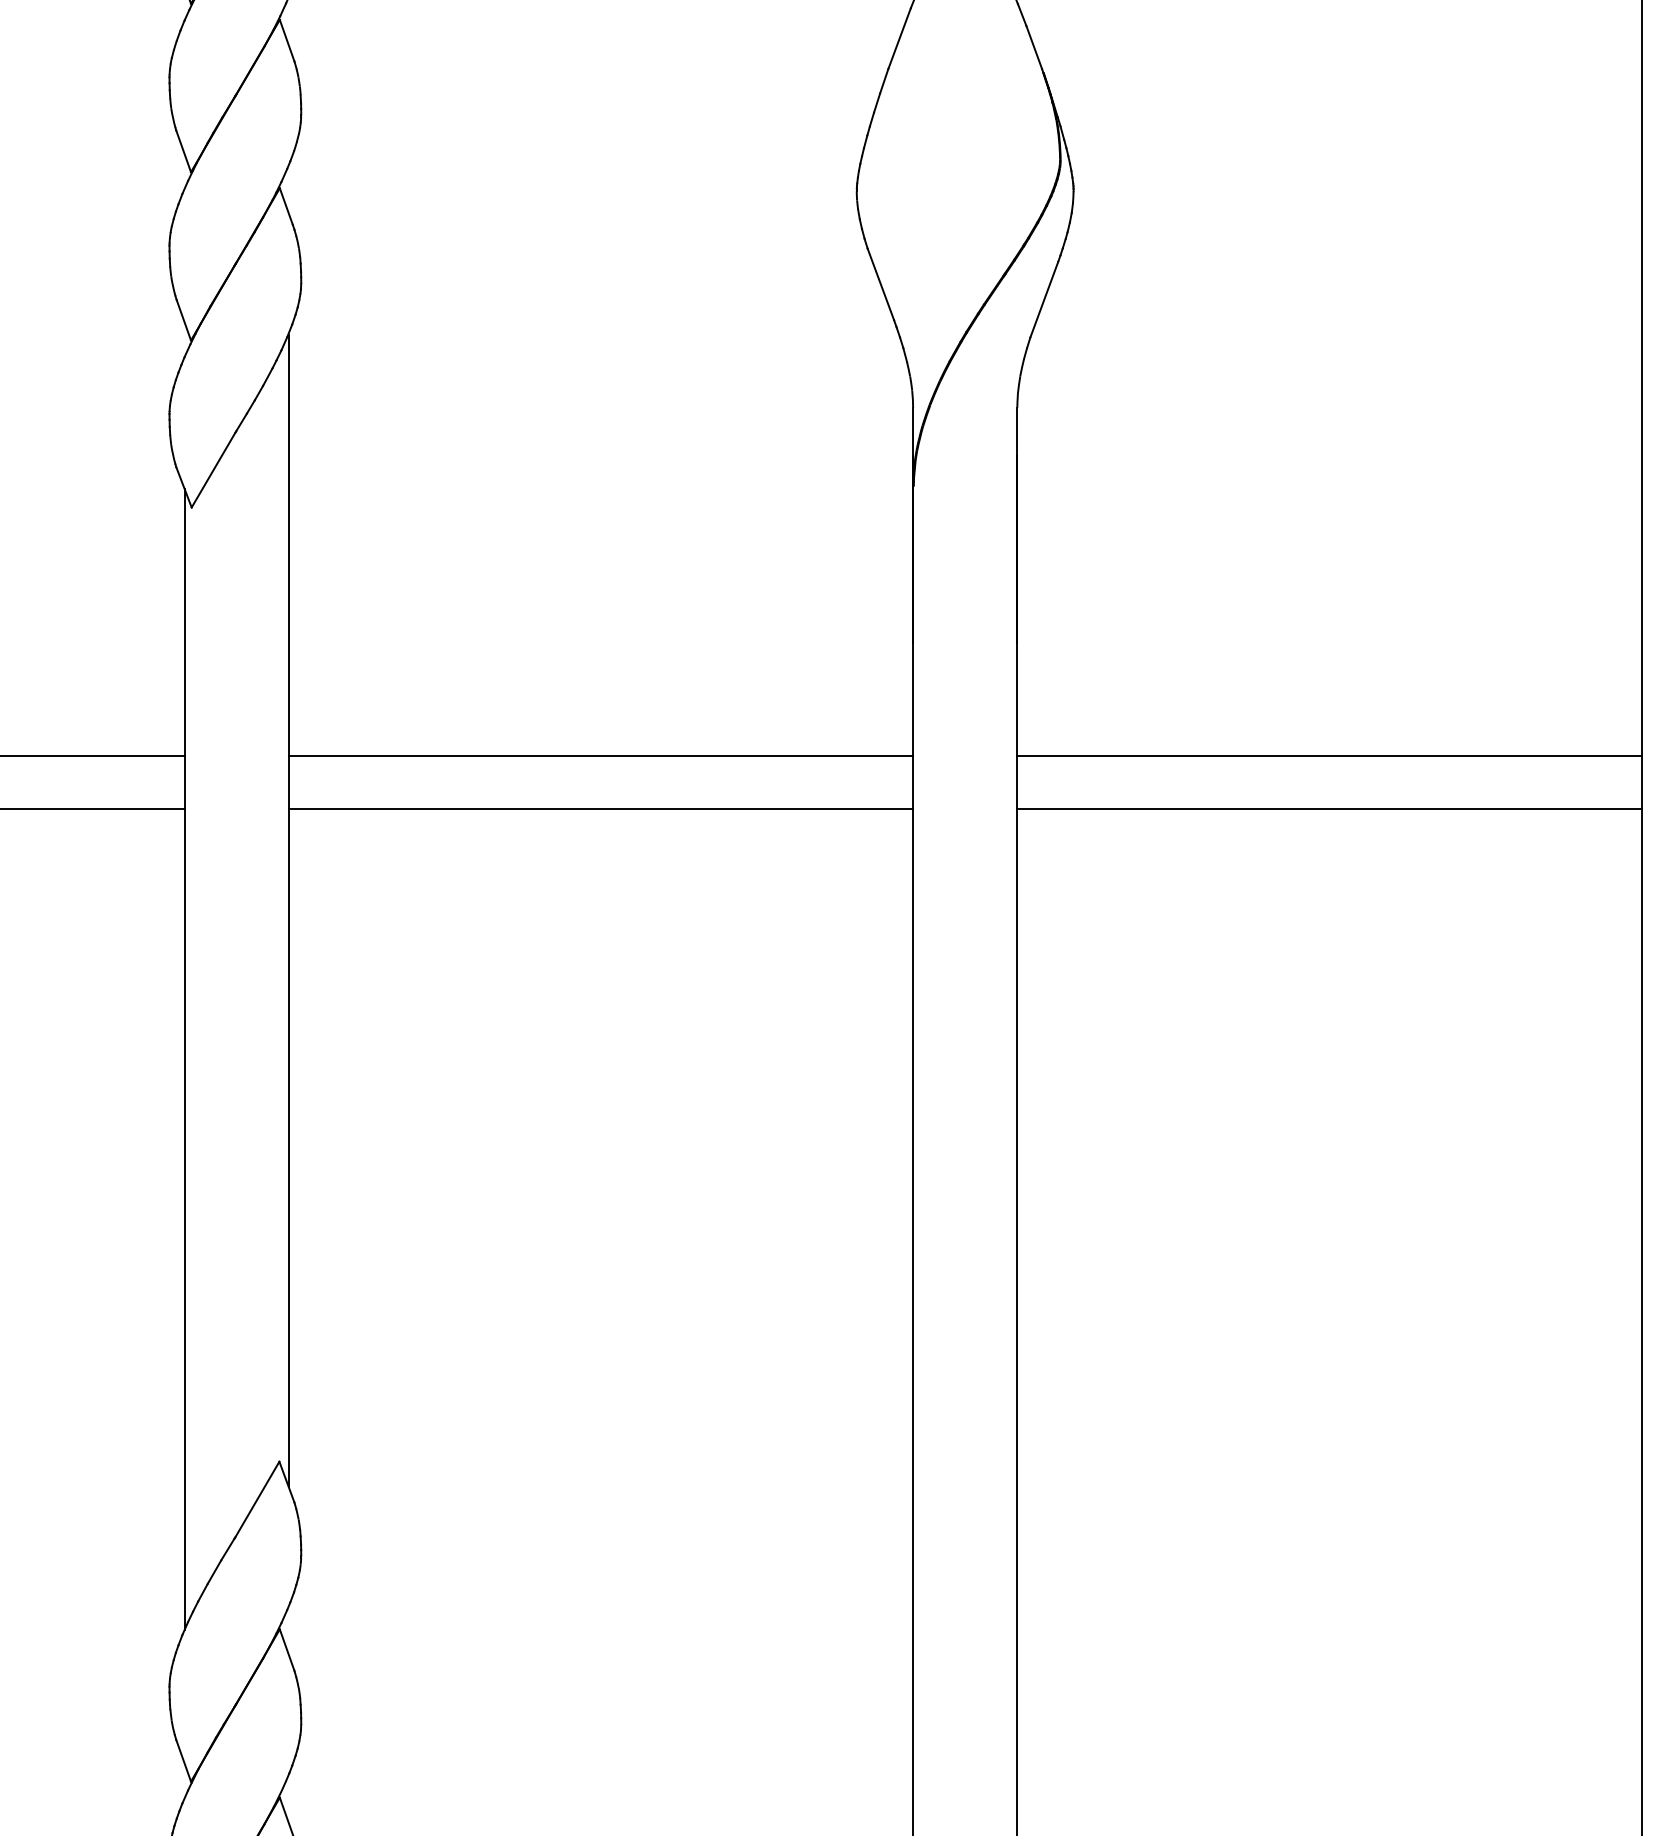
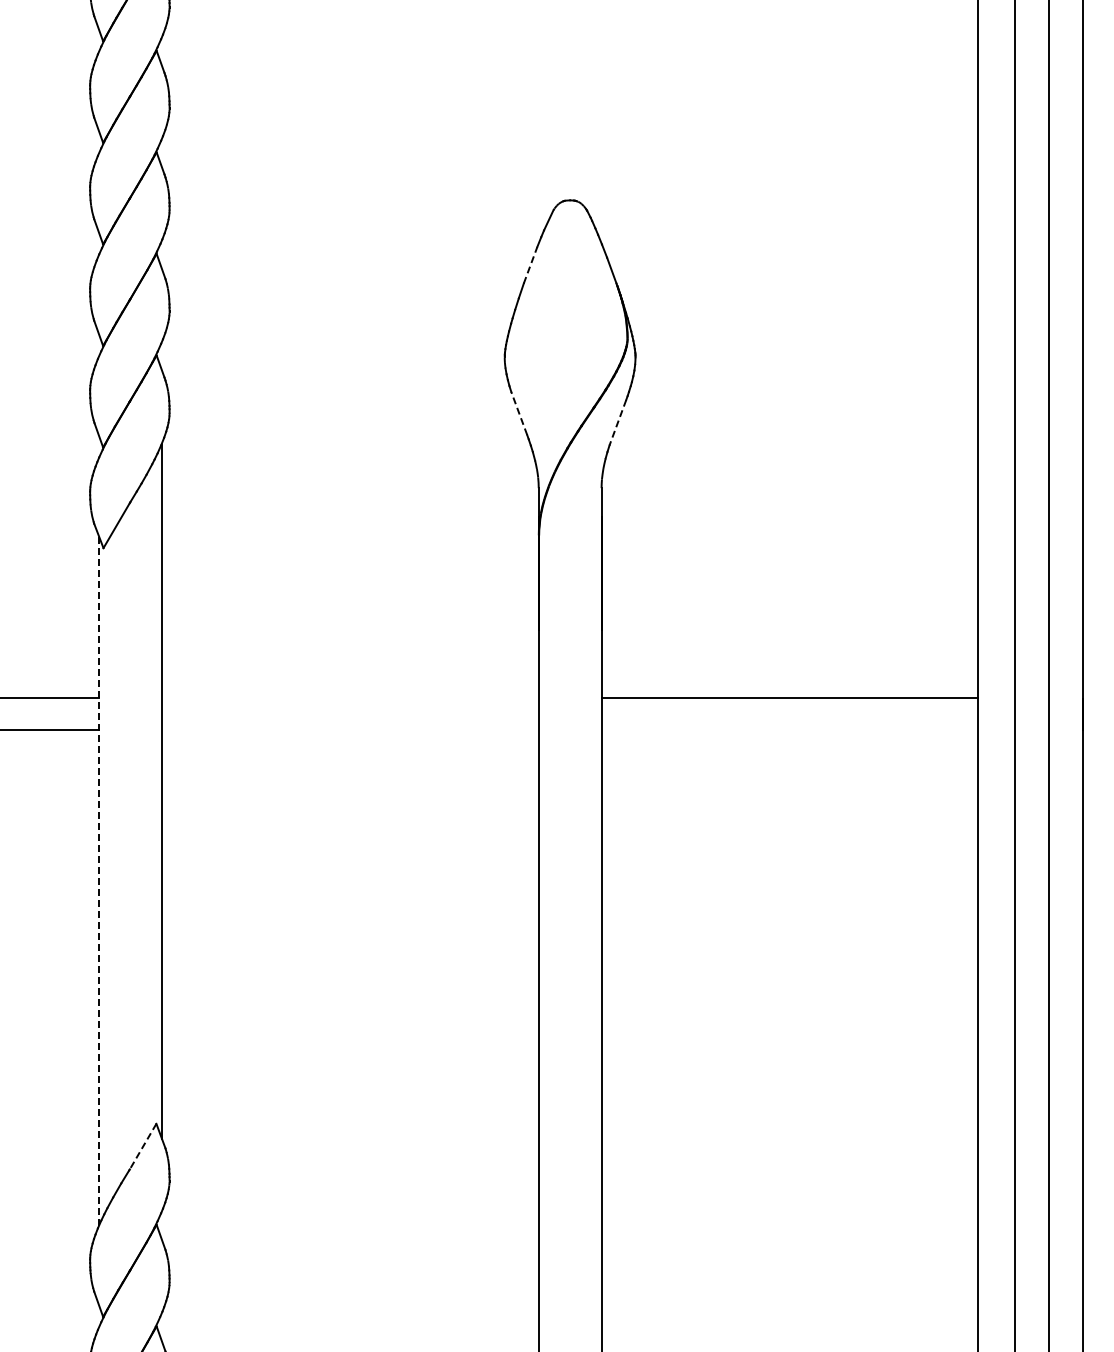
line: (899, 39) -> (530, 265), solid -> dashed
line: (881, 284) -> (519, 413), solid -> dashed
line: (1043, 300) -> (617, 423), solid -> dashed
line: (599, 756) -> (349, 698), removed
line: (599, 808) -> (349, 729), removed
line: (1328, 808) -> (789, 729), removed
line: (185, 1058) -> (99, 880), solid -> dashed
line: (256, 1499) -> (142, 1146), solid -> dashed

